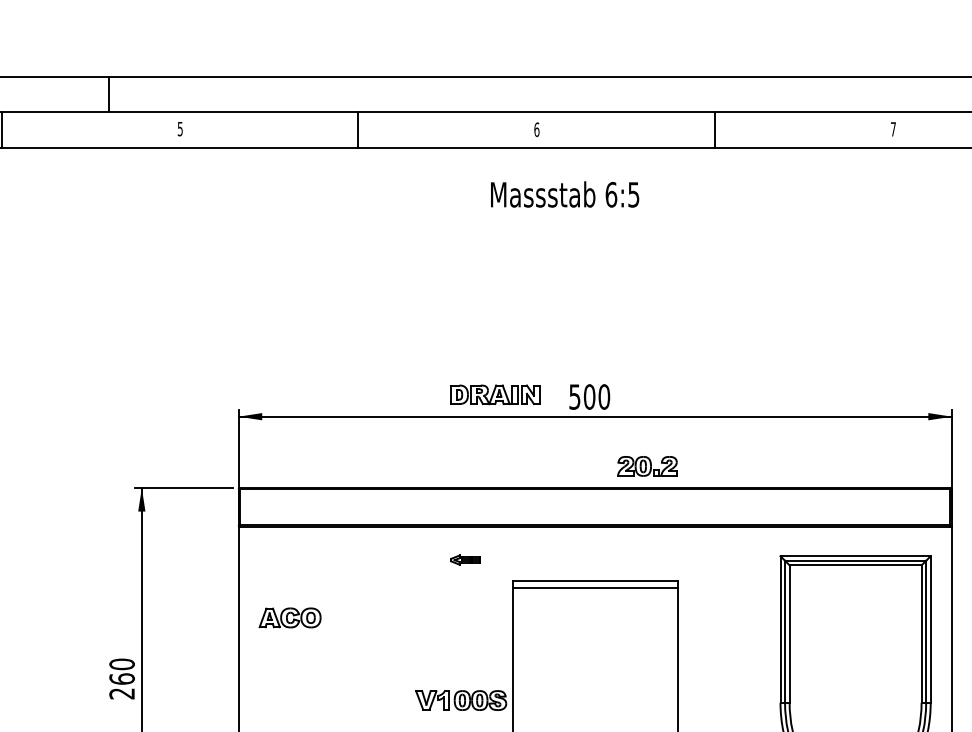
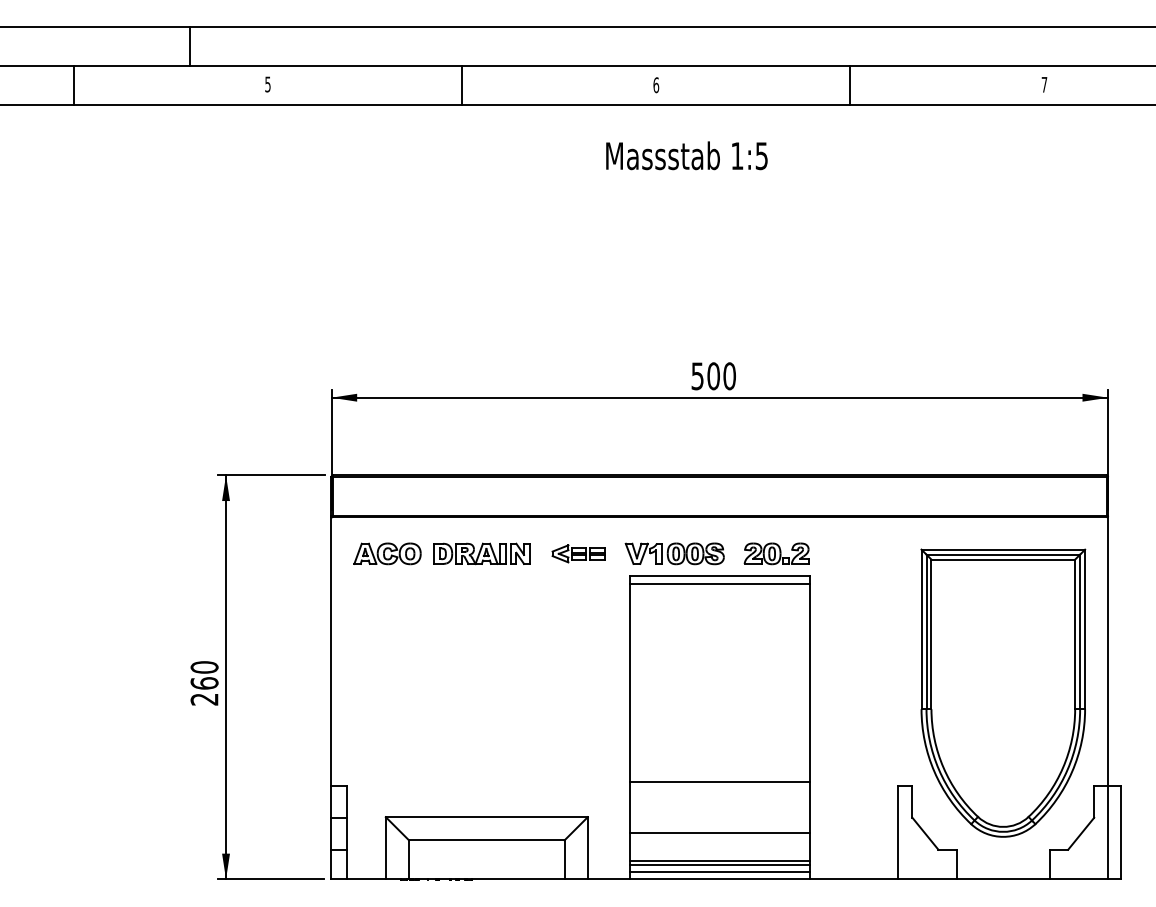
text: (611, 195) -> (737, 156), 6:5 -> 1:5
part: (494, 394) -> (481, 553), moved
part: (647, 466) -> (776, 553), moved
part: (465, 559) -> (578, 553), size x1.67
part: (290, 617) -> (387, 553), moved
part: (460, 700) -> (674, 553), moved

